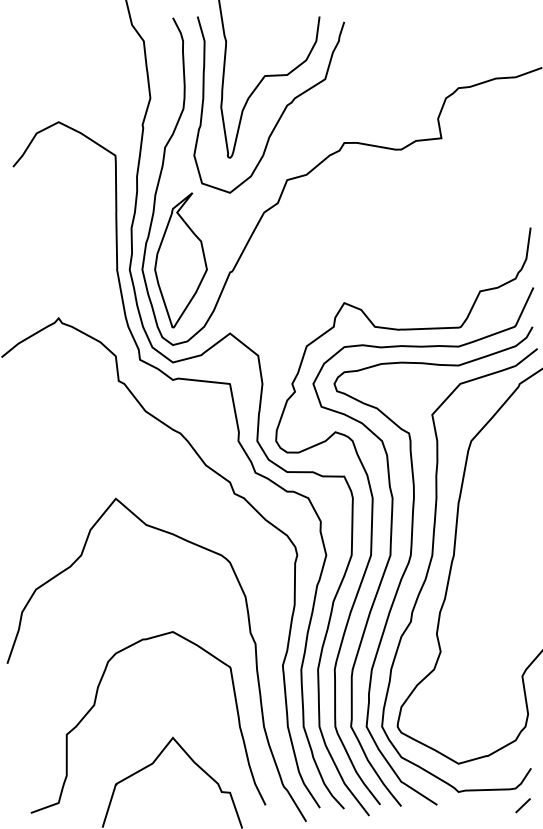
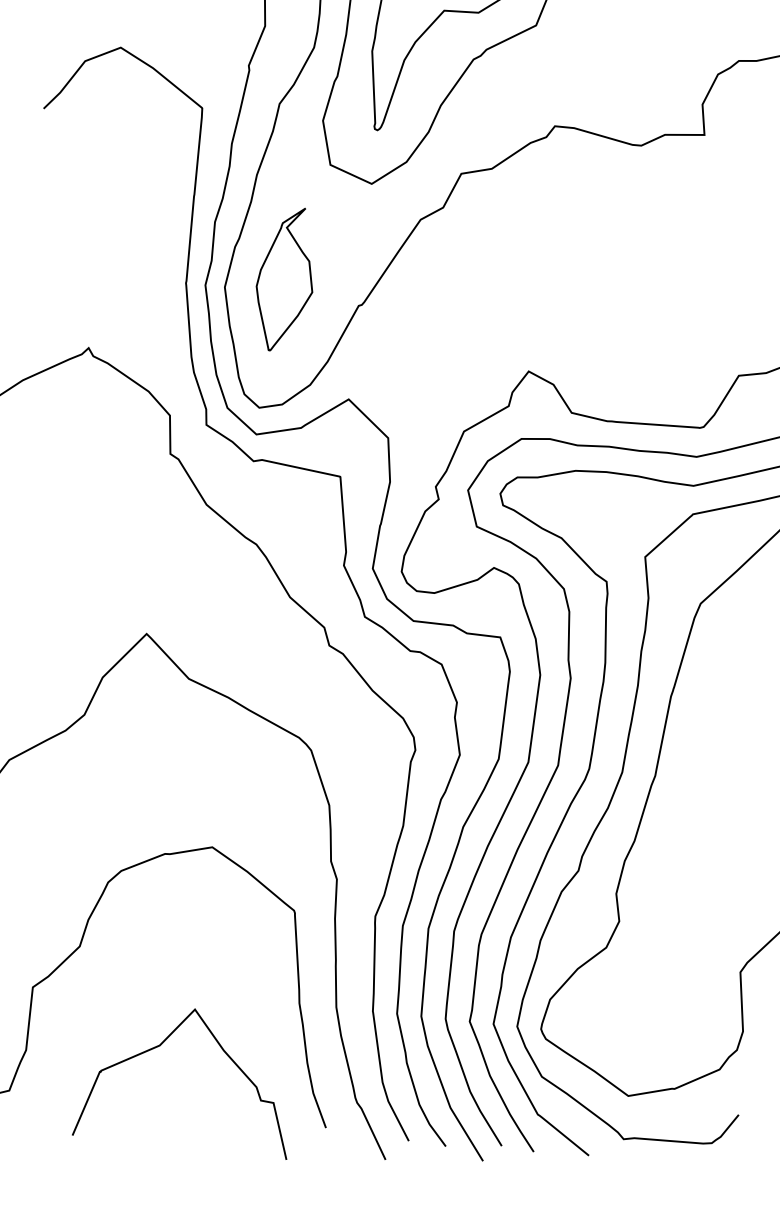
part: (180, 260) -> (284, 279), size x0.7
line: (522, 805) -> (719, 1170), removed

